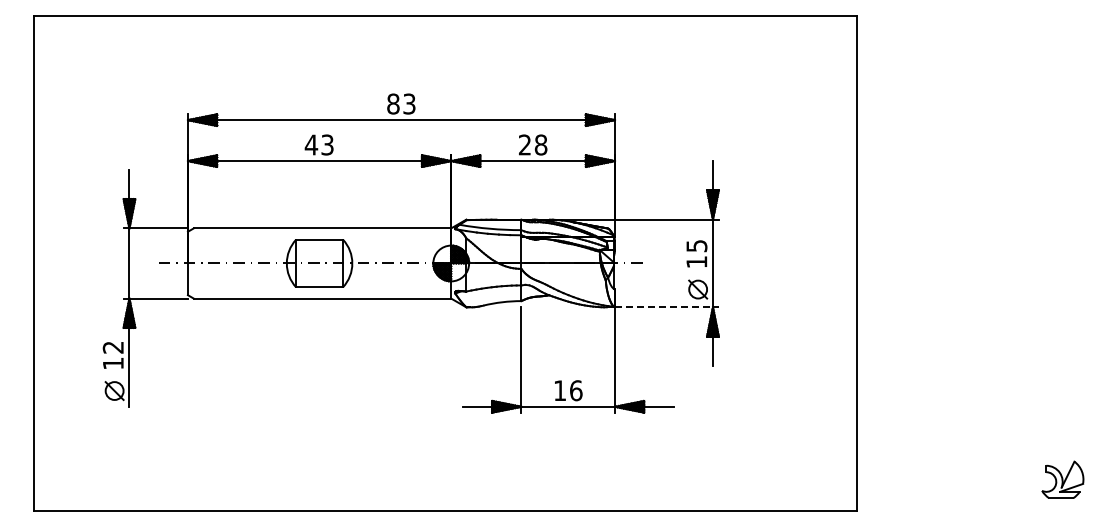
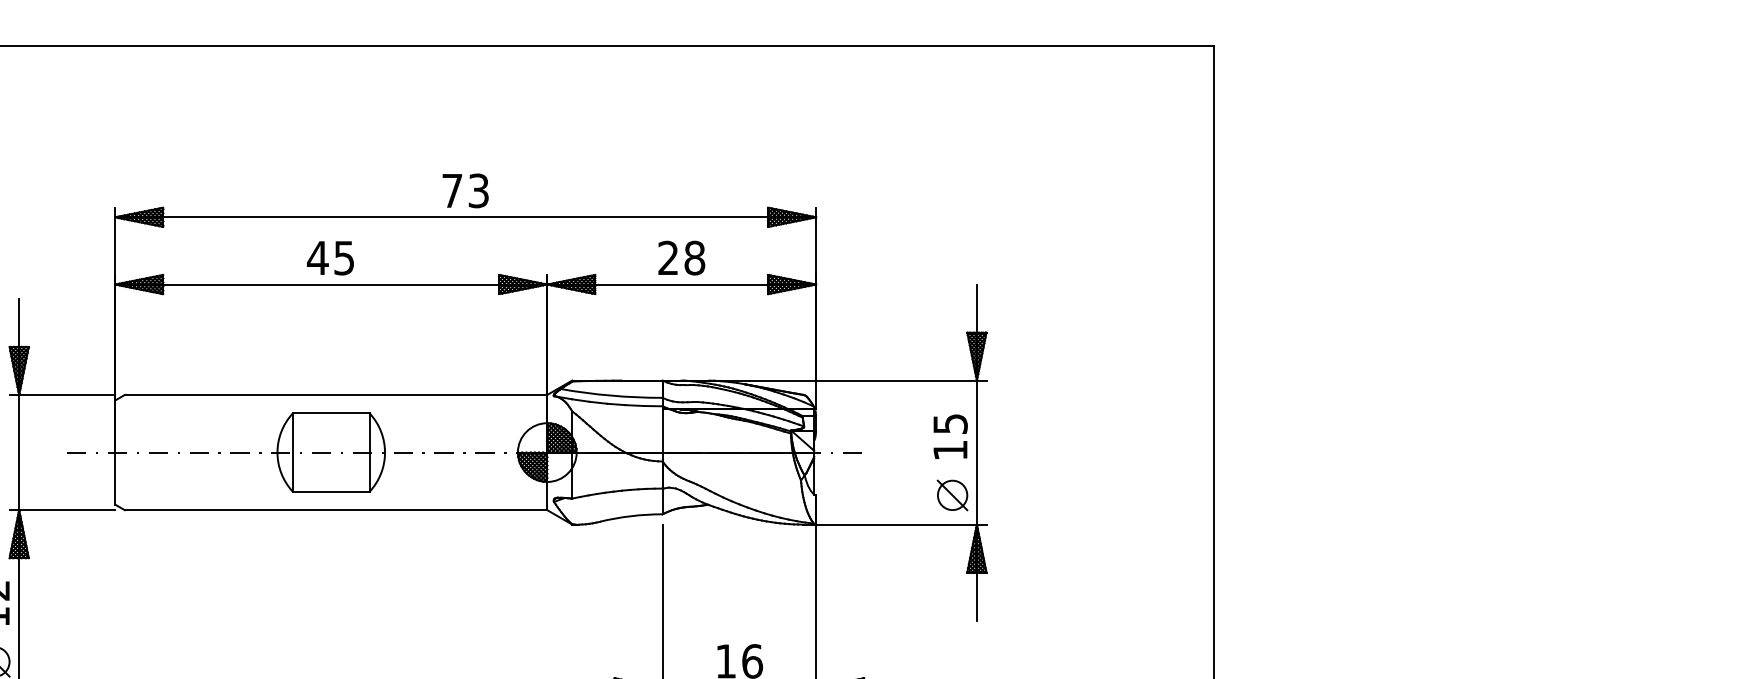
text: (393, 103) -> (452, 189), 83 -> 73
text: (327, 144) -> (344, 257), 43 -> 45
line: (666, 307) -> (900, 524), dashed -> solid

